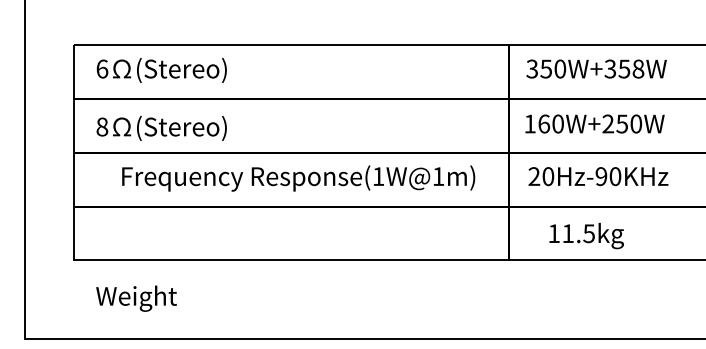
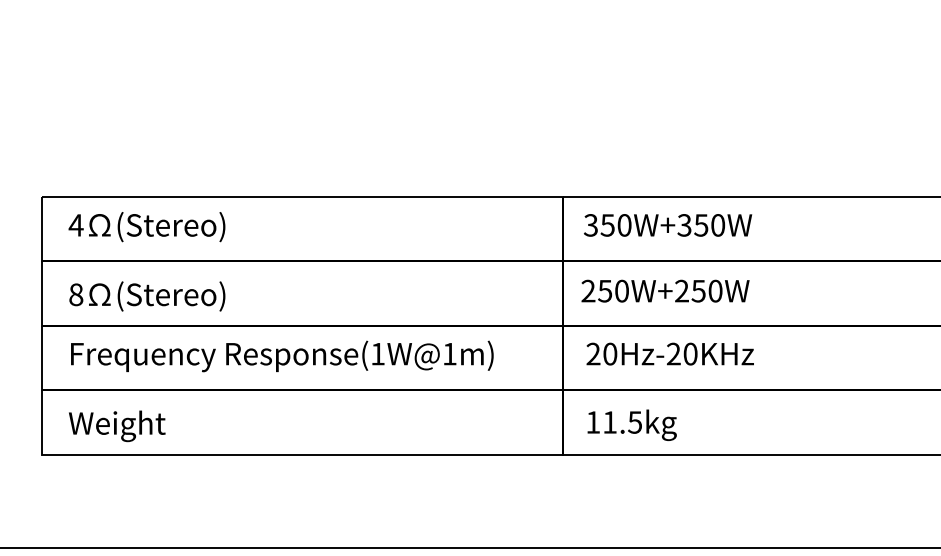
text: (101, 69) -> (75, 225), 6 -> 4
text: (638, 69) -> (718, 225), 350W+358W -> 350W+350W
text: (536, 123) -> (596, 290), 160W+250W -> 250W+250W
text: (601, 176) -> (673, 354), 20Hz-90KHz -> 20Hz-20KHz
text: (298, 178) -> (282, 356), moved
text: (586, 235) -> (631, 424), moved
text: (136, 298) -> (117, 426), moved

